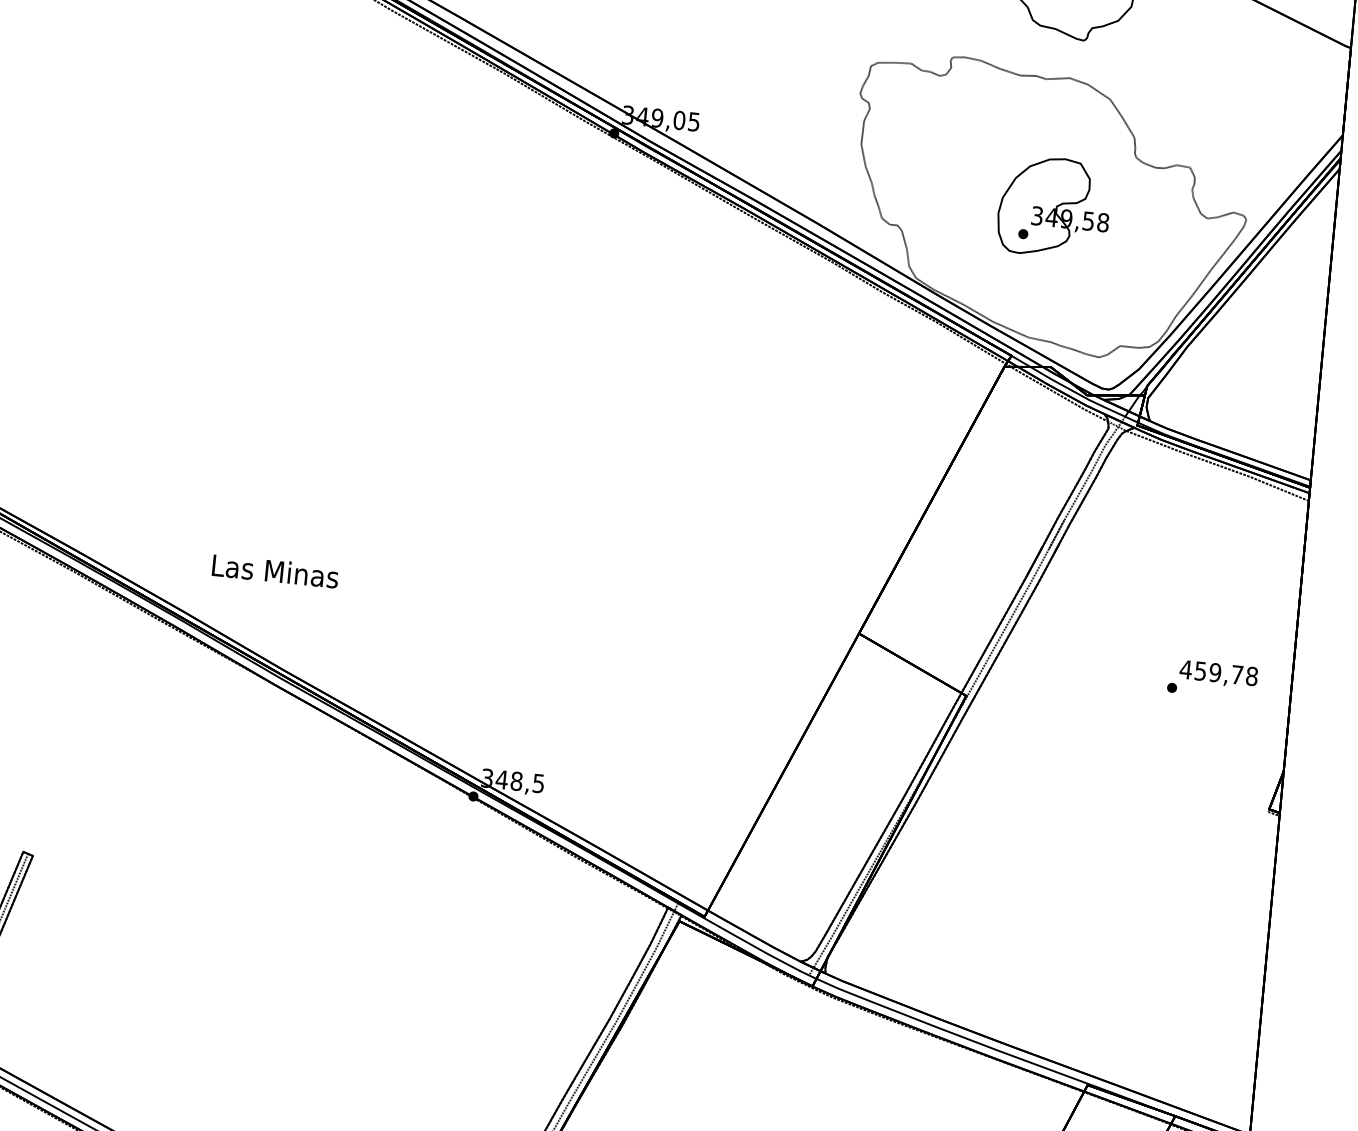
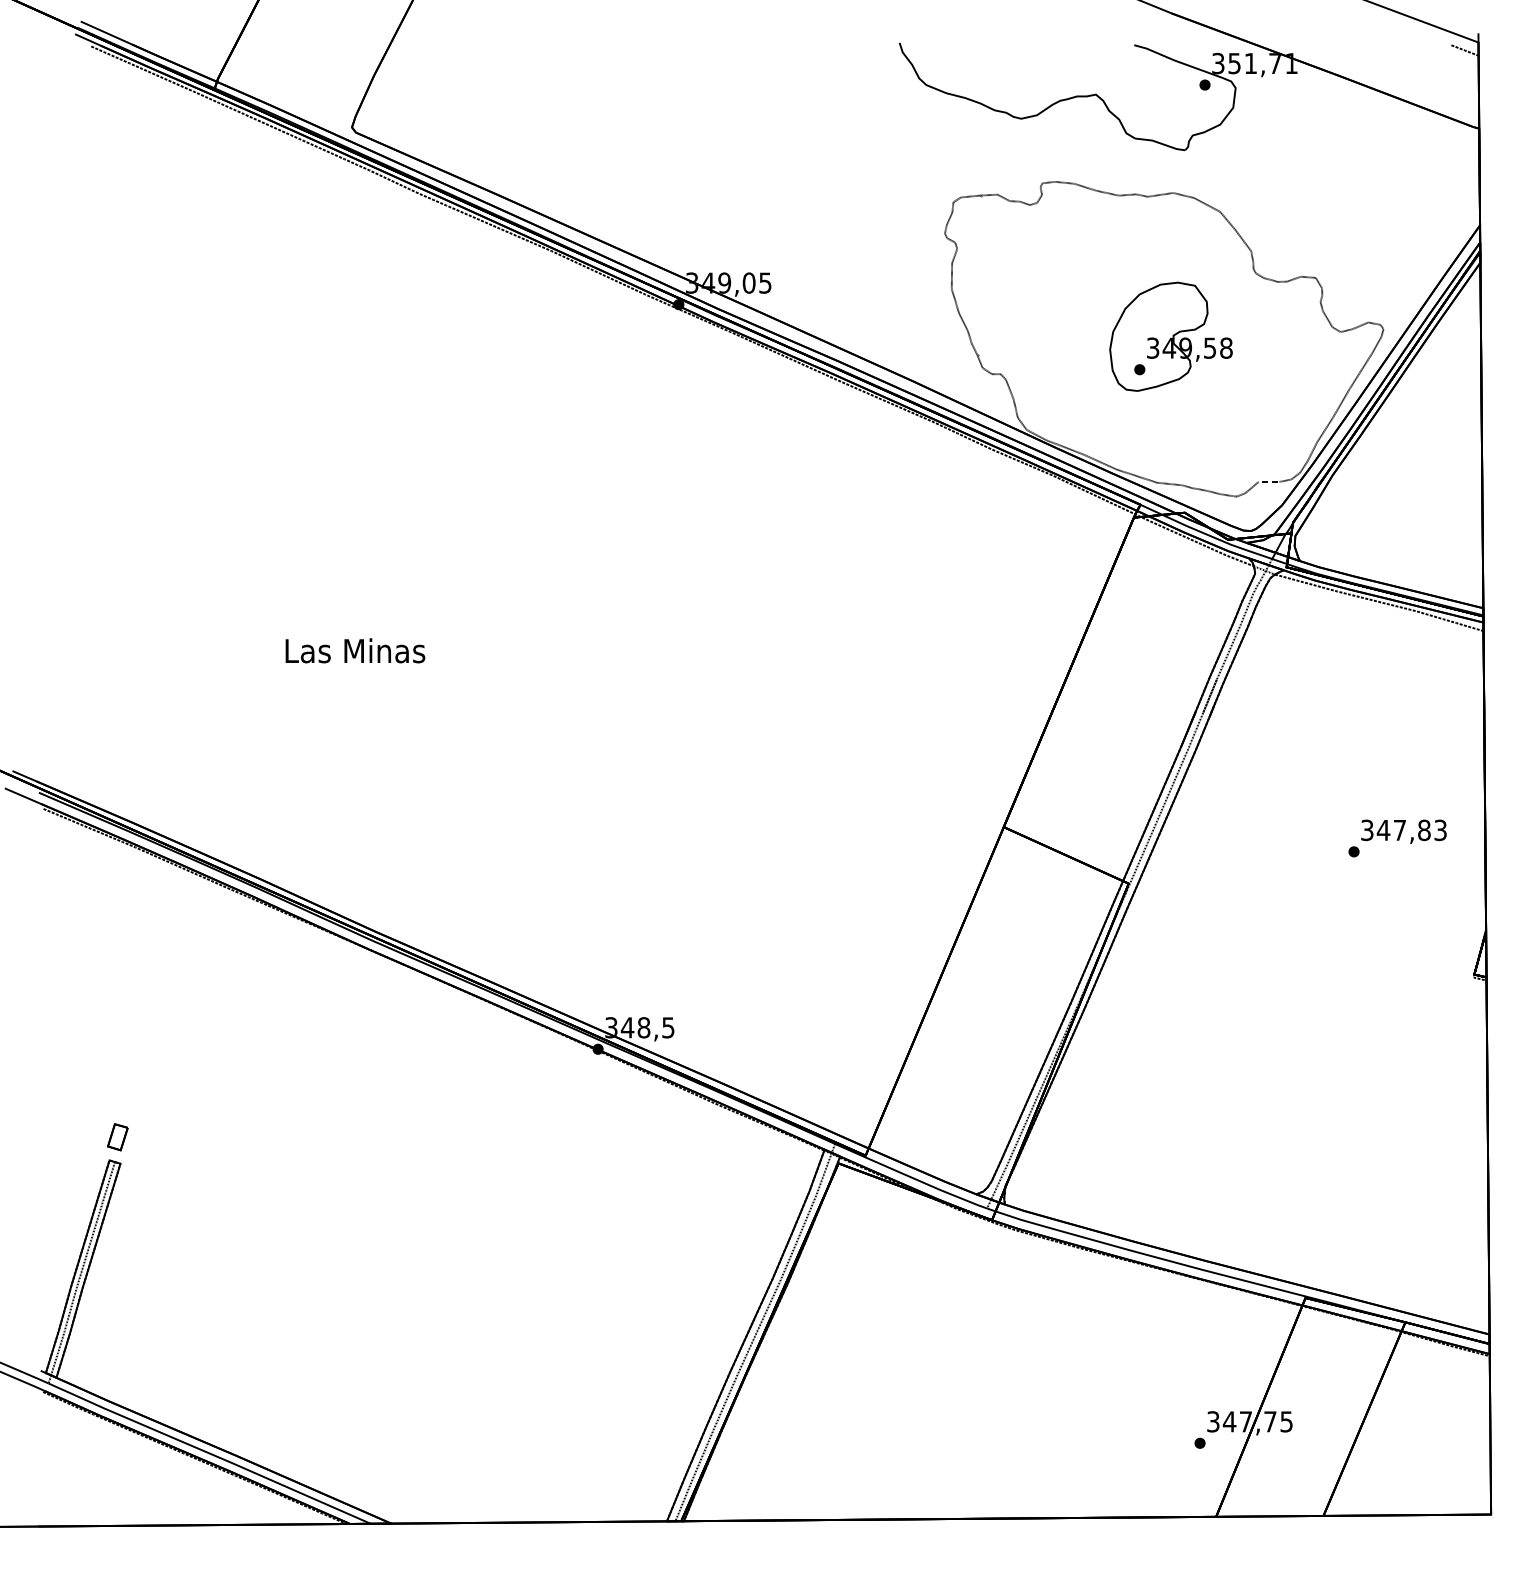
text: (275, 571) -> (355, 650), moved
text: (1218, 673) -> (1403, 830), 459,78 -> 347,83
part: (32, 831) -> (117, 1137), added

